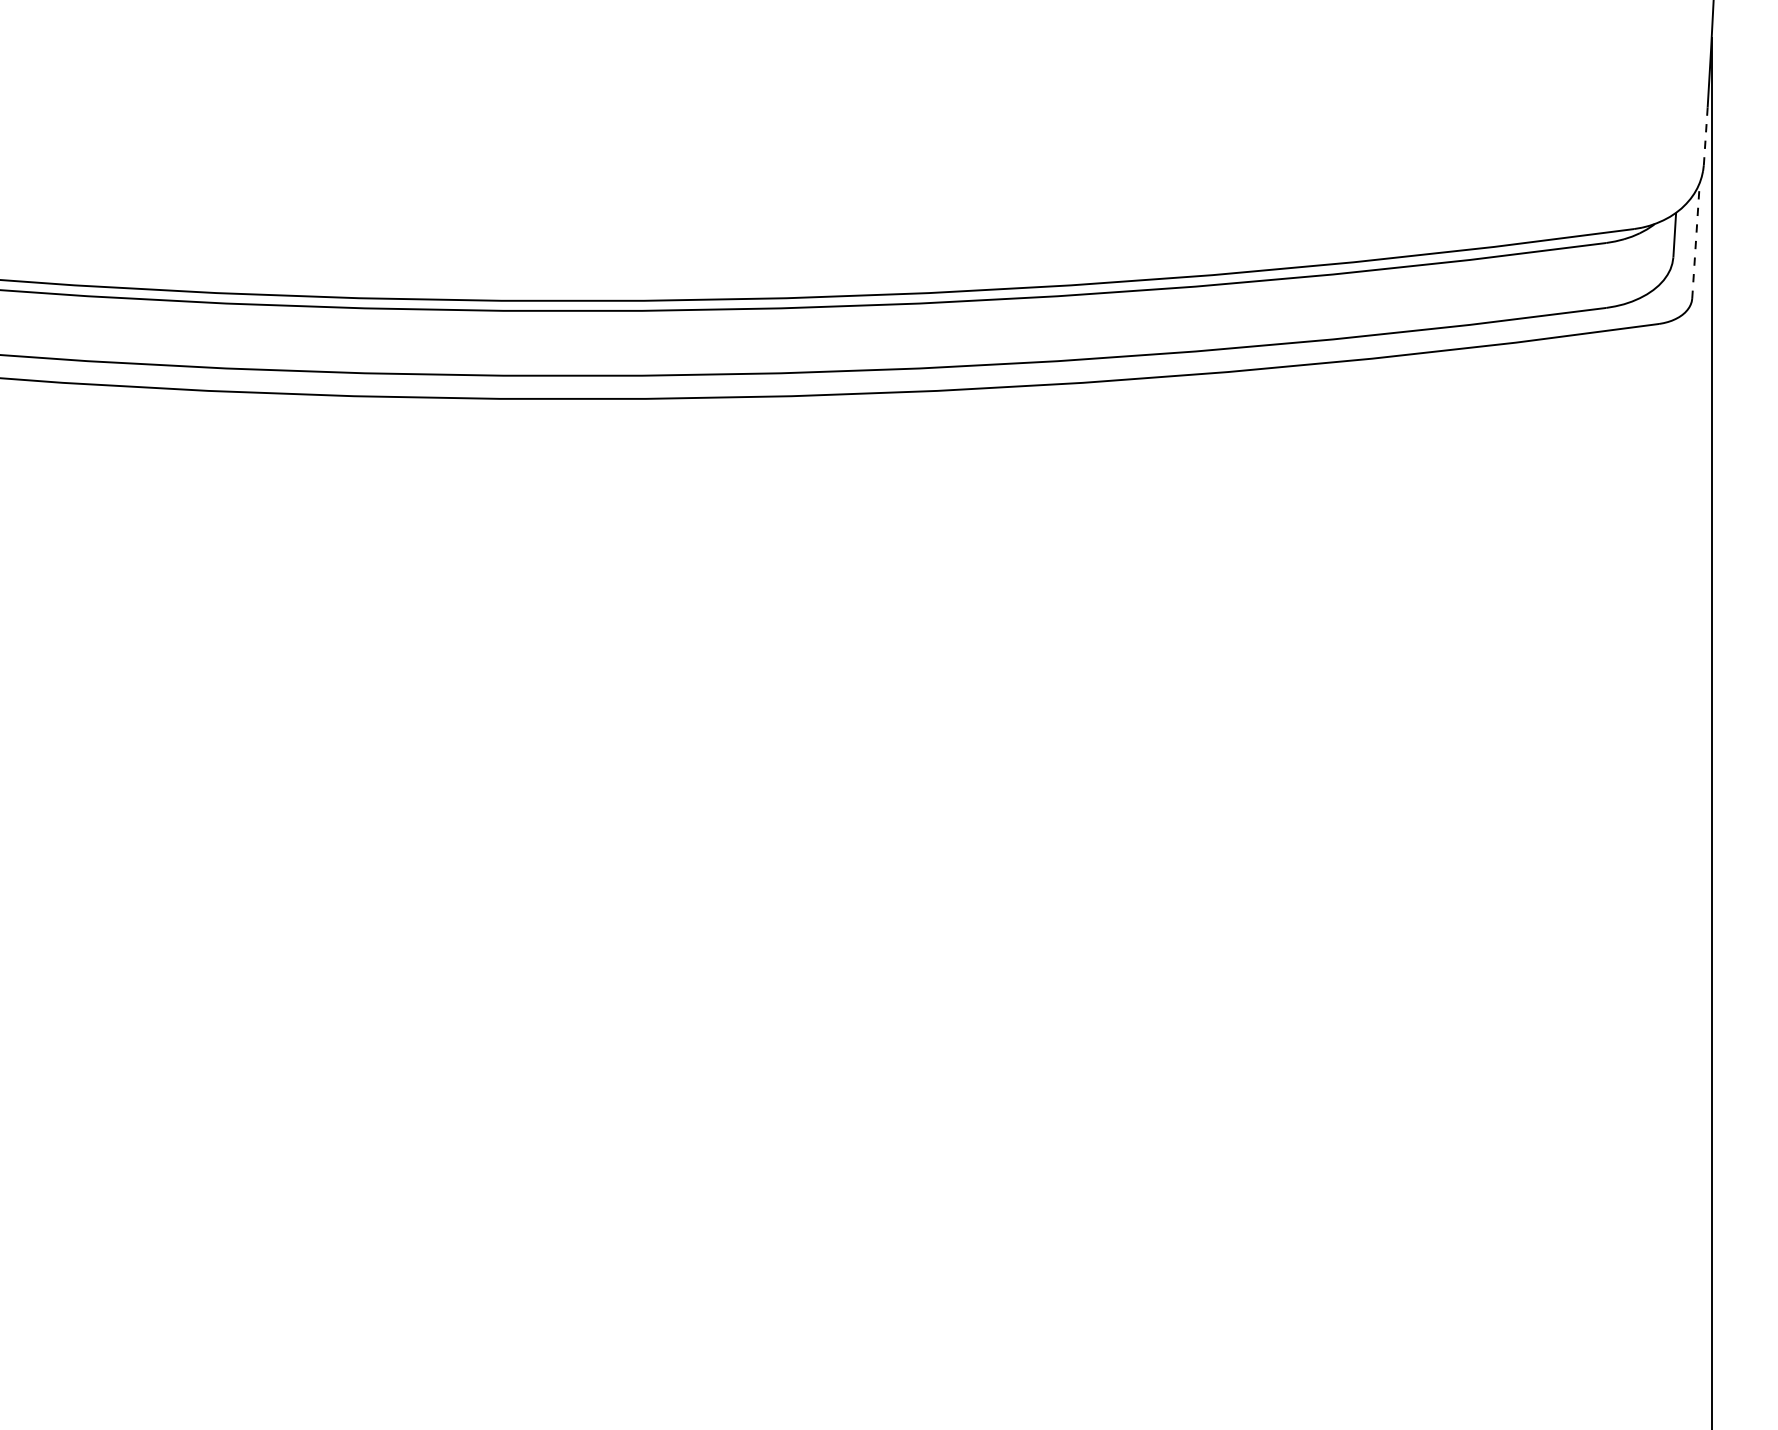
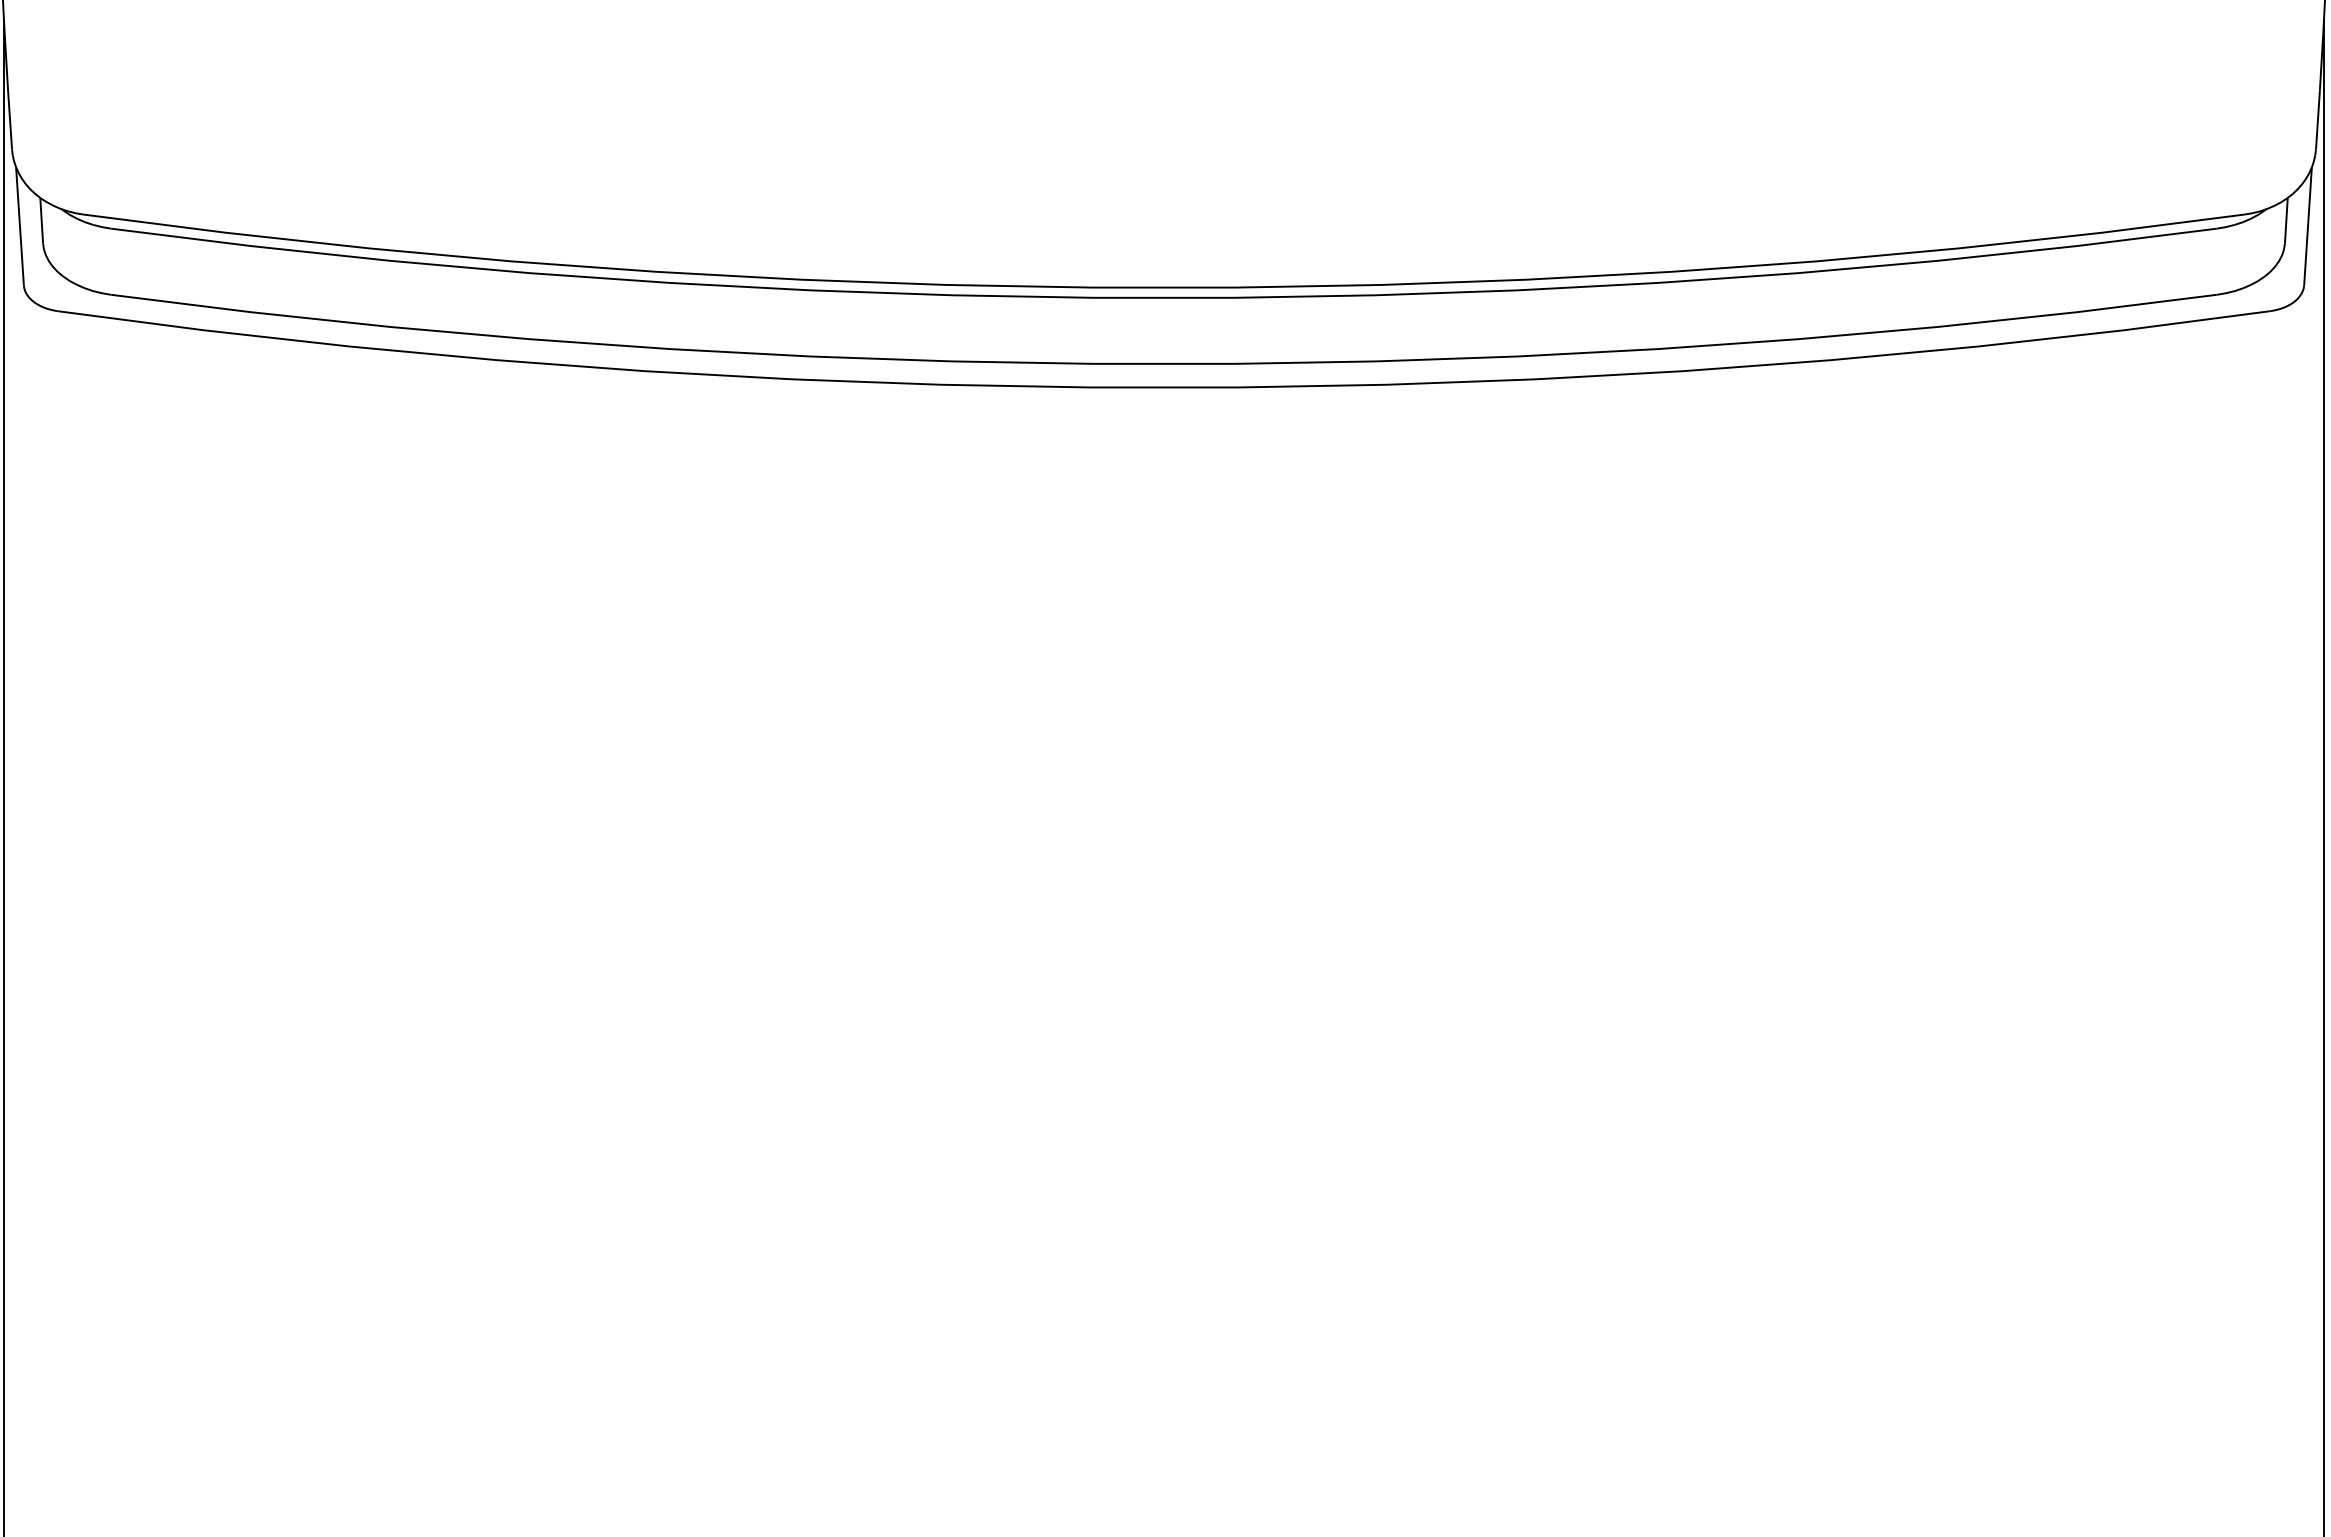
line: (1705, 136) -> (2317, 120), dashed -> solid
line: (1696, 240) -> (2308, 226), dashed -> solid

